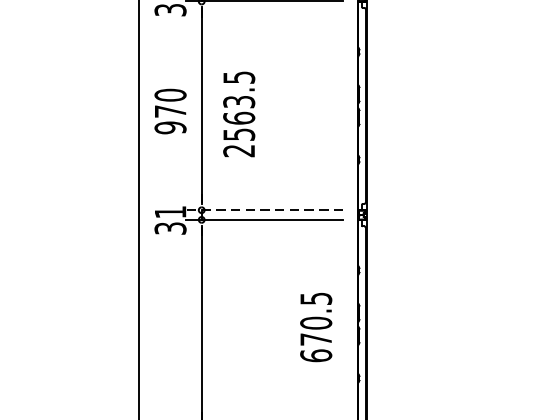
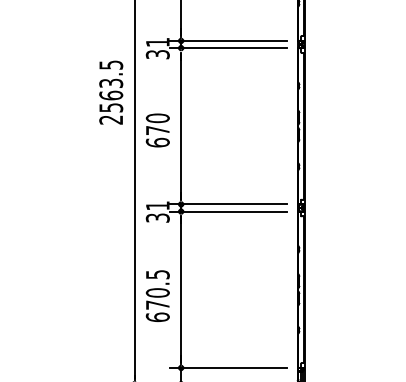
text: (239, 114) -> (111, 92), moved
text: (170, 127) -> (157, 142), 970 -> 670
line: (264, 210) -> (228, 204), dashed -> solid
text: (315, 326) -> (157, 295), moved

